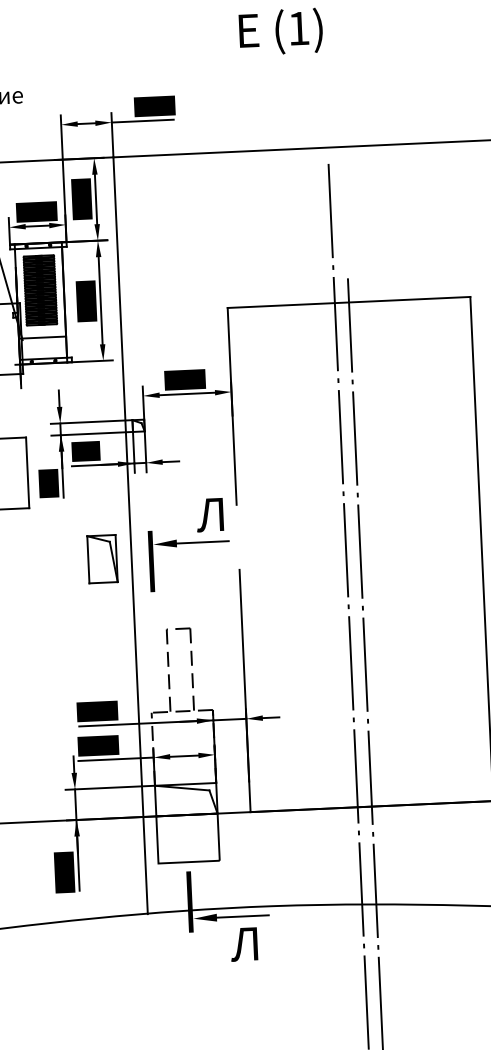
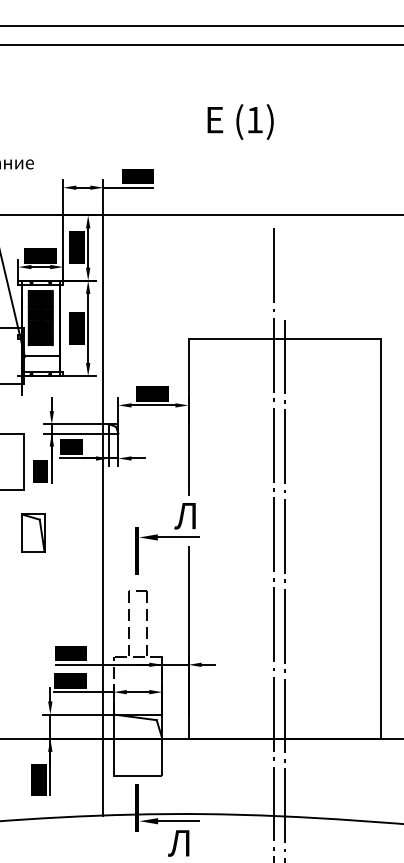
part: (189, 544) -> (167, 538), moved
part: (102, 558) -> (33, 532), moved

